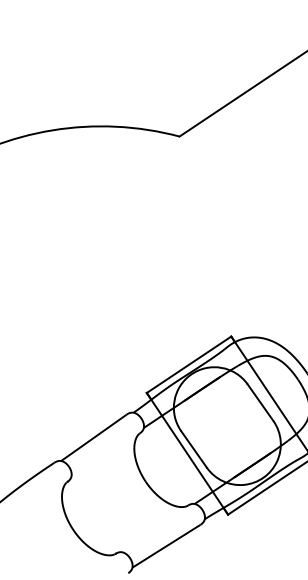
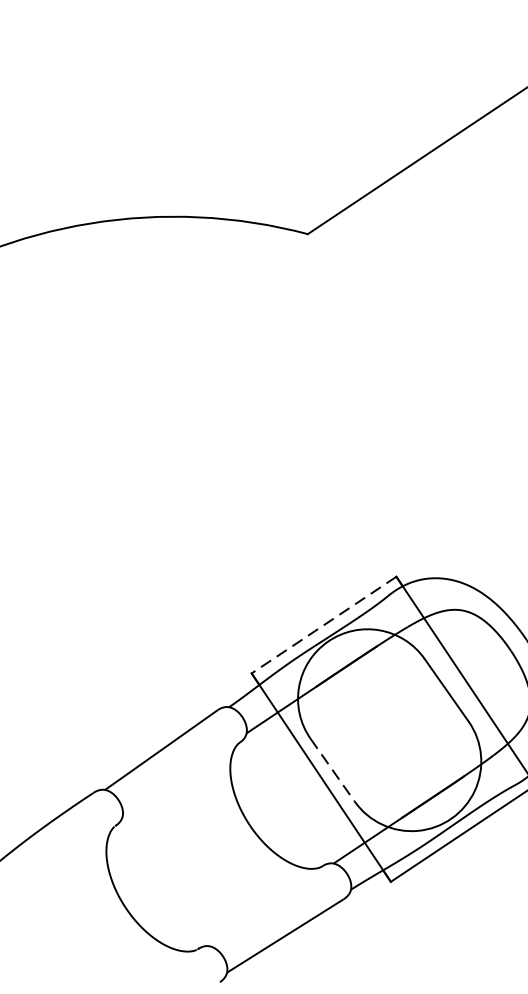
line: (189, 364) -> (324, 624), solid -> dashed
line: (194, 449) -> (333, 770), solid -> dashed

